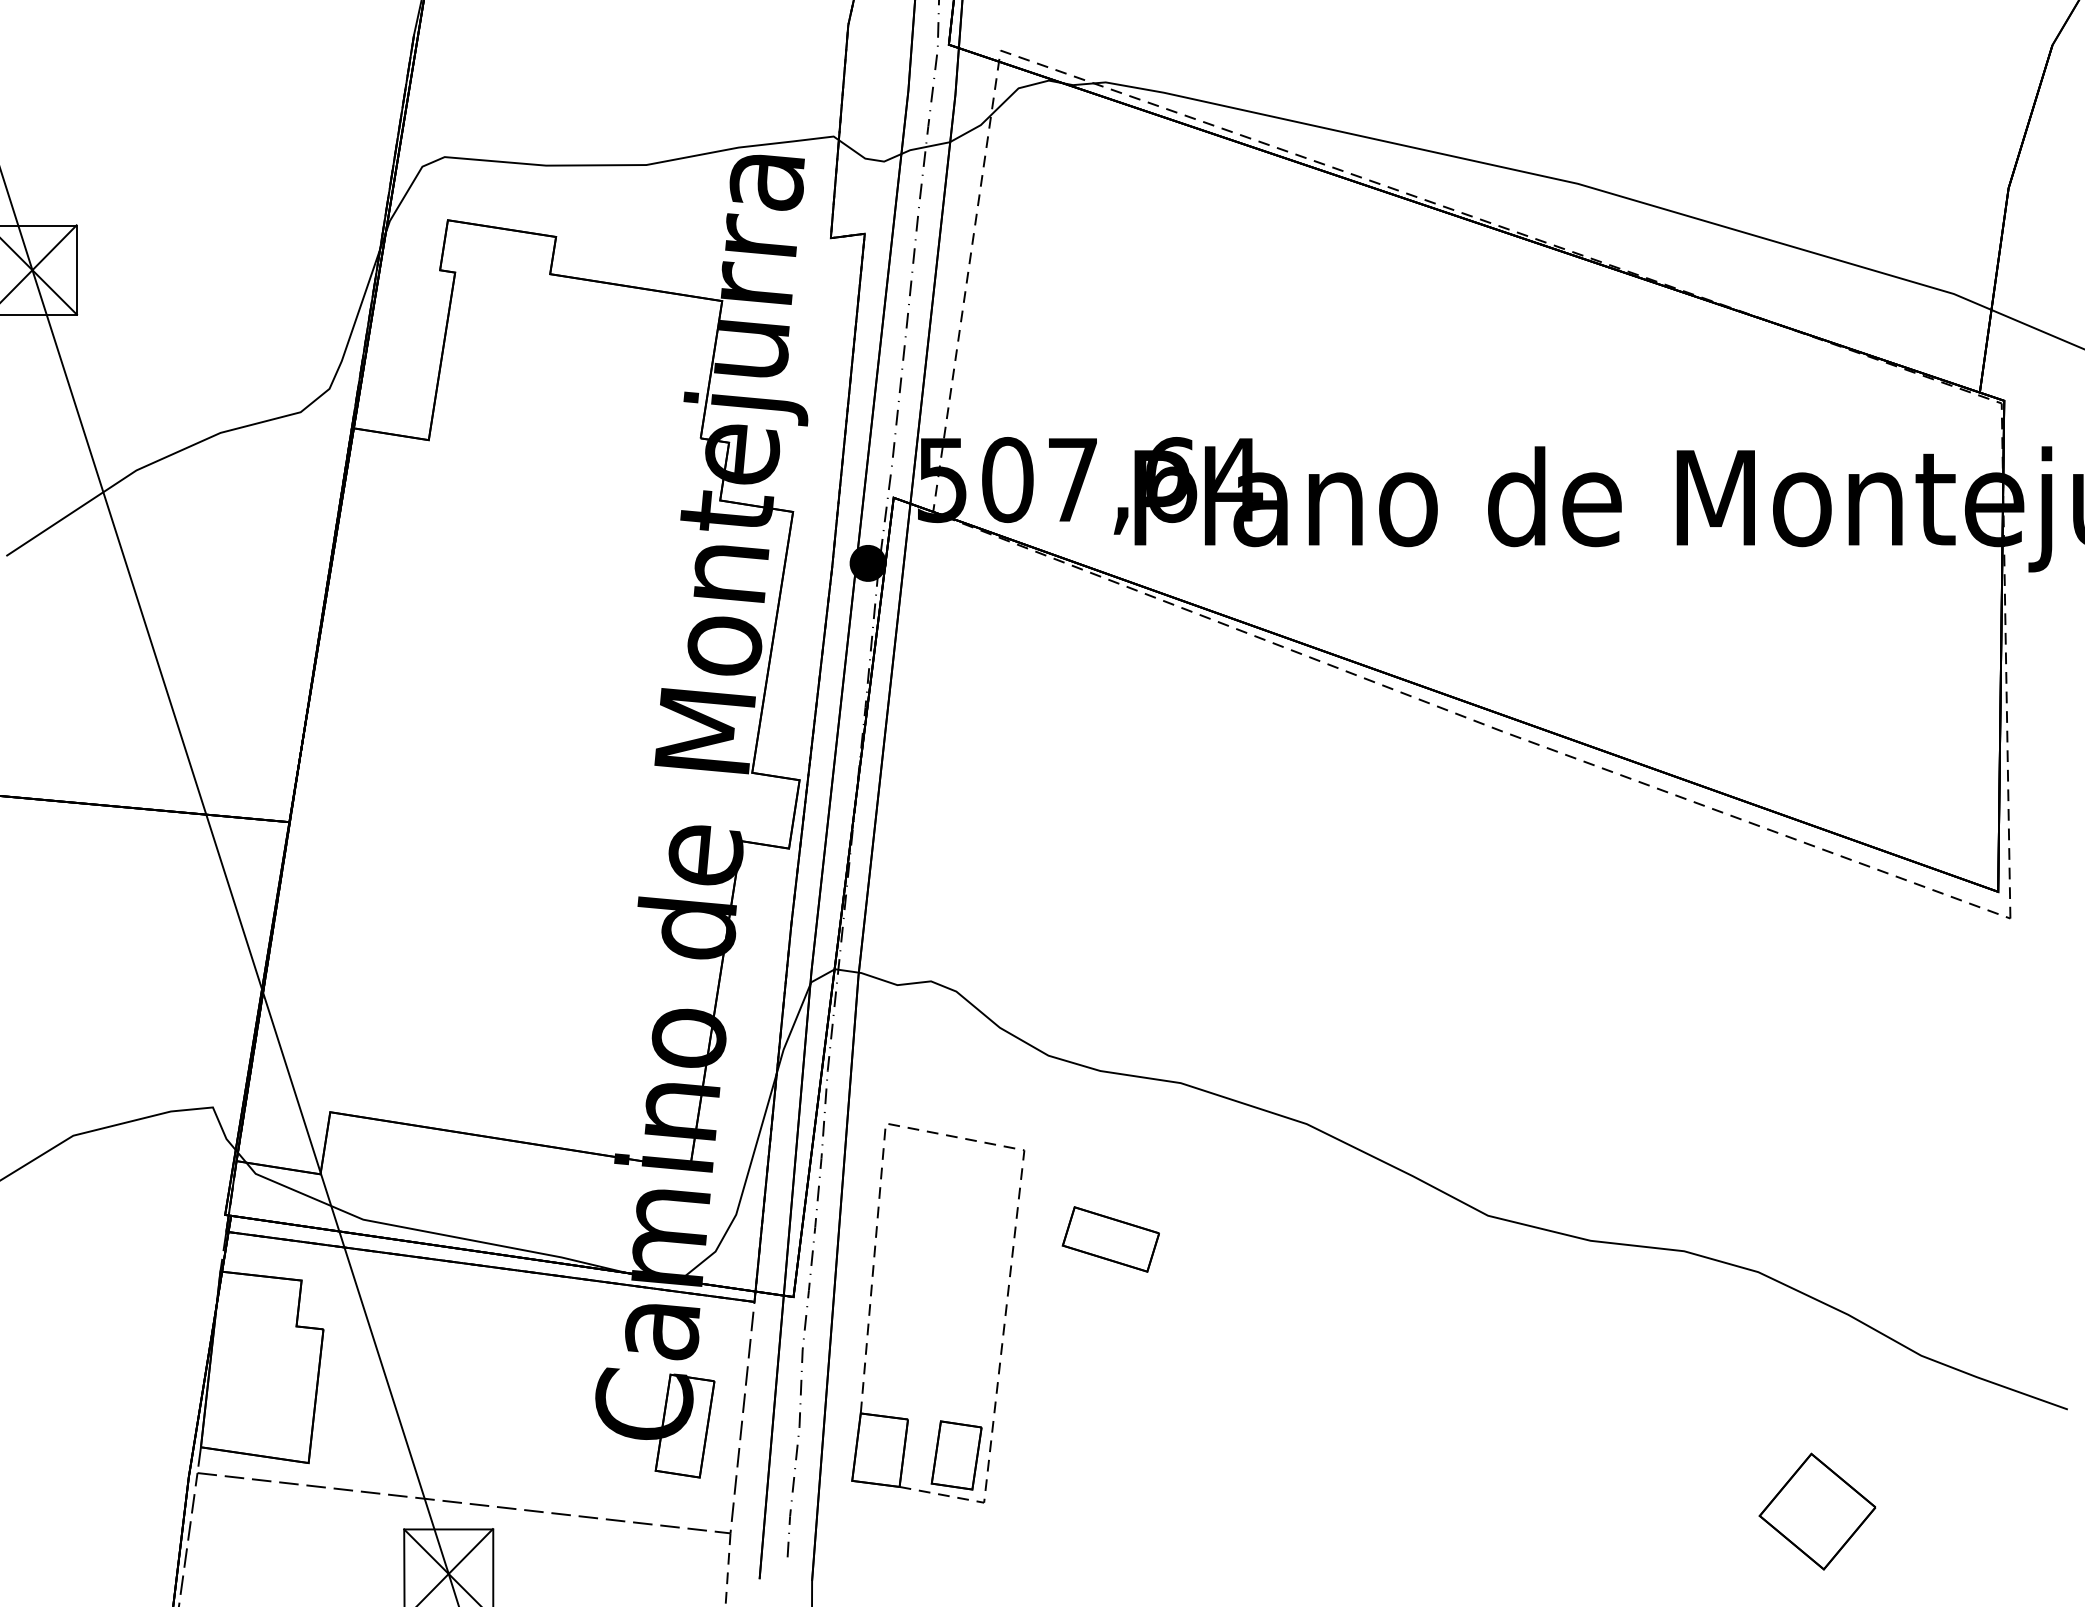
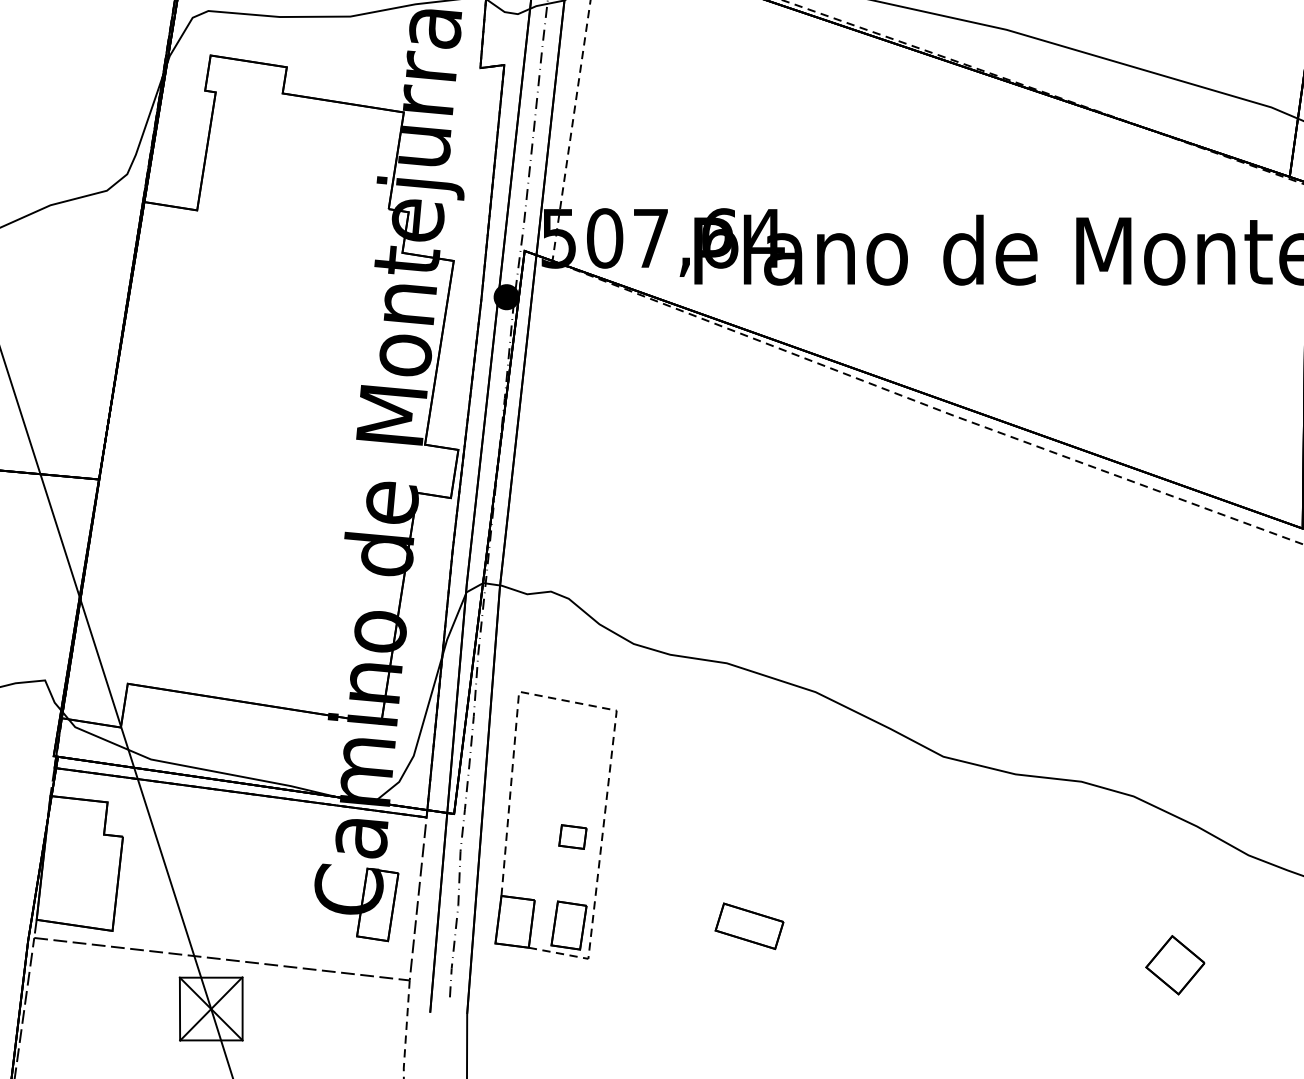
part: (1110, 1239) -> (749, 926), moved
part: (961, 1329) -> (572, 836), added
part: (1817, 1511) -> (1175, 965), size x0.71

